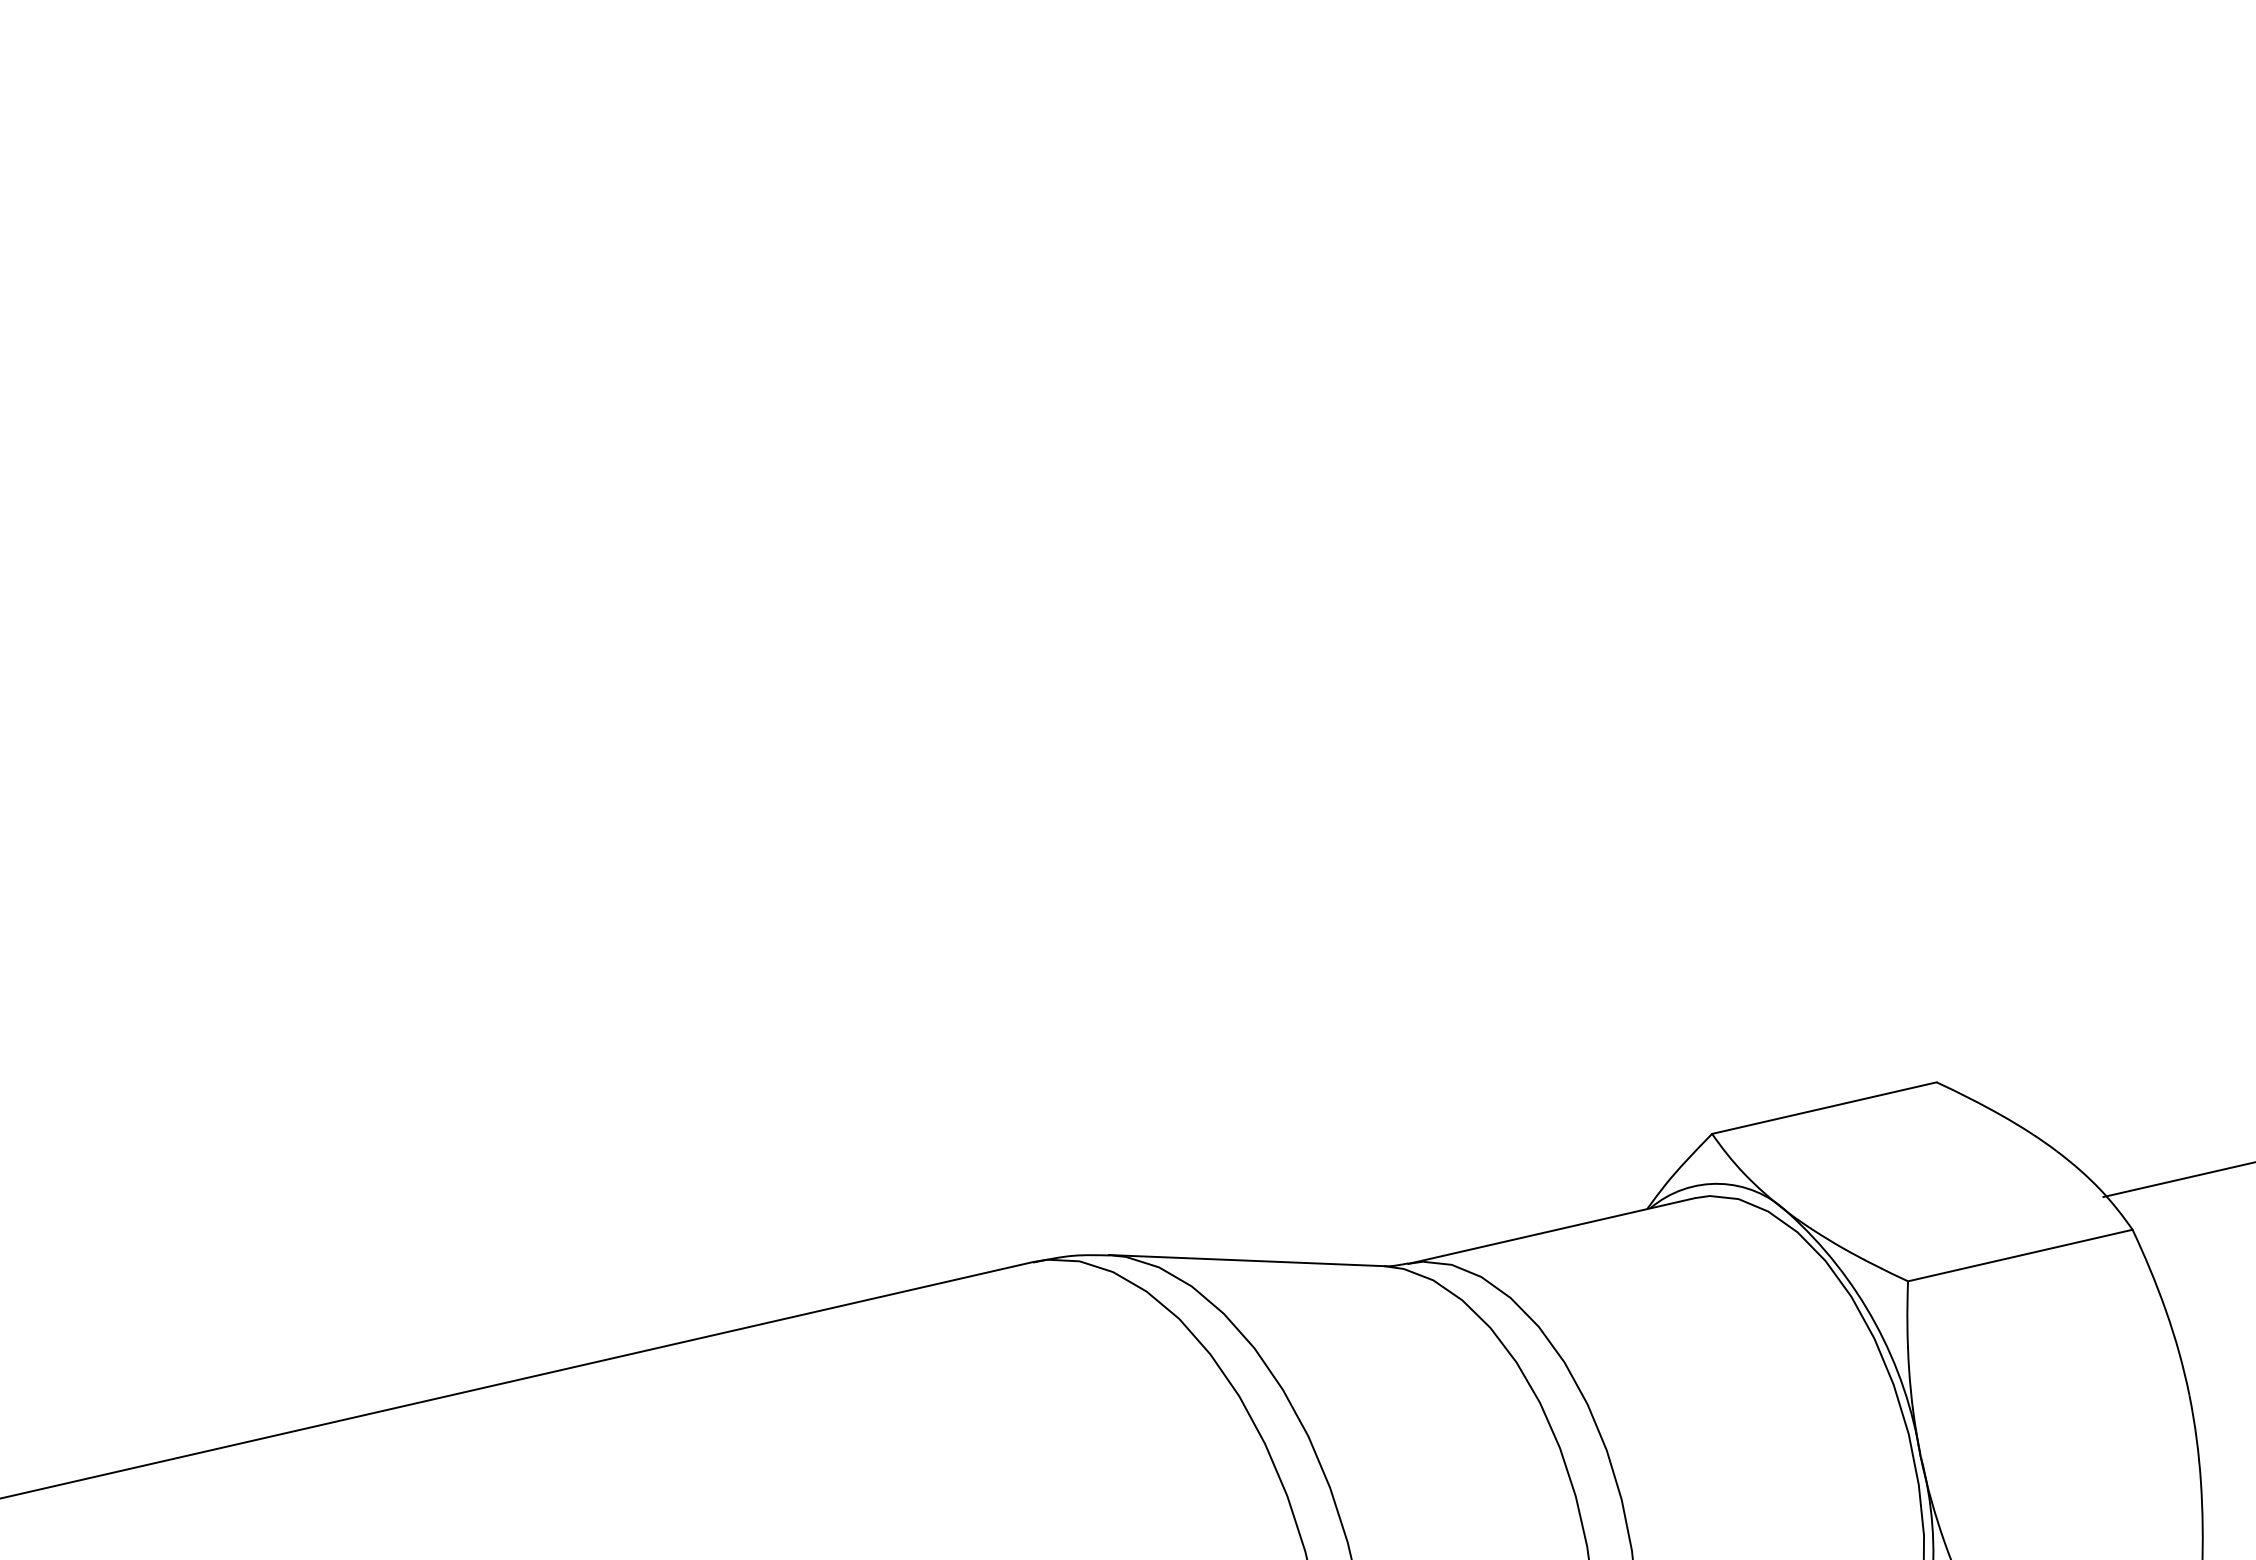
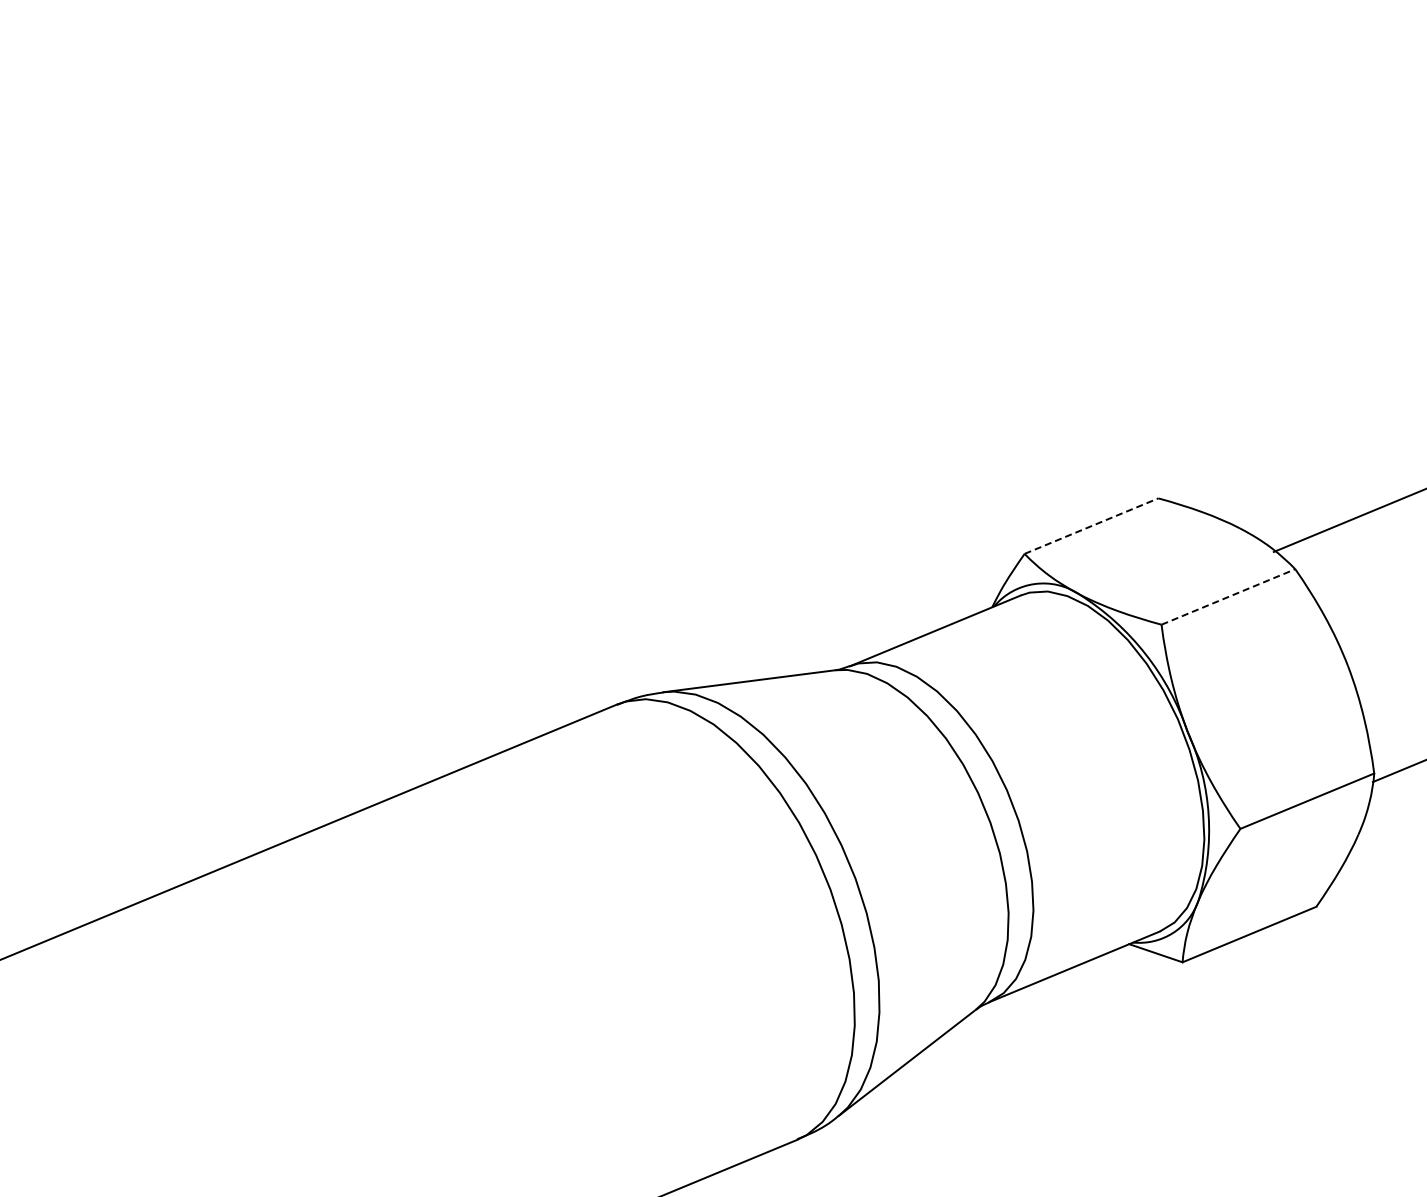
line: (1824, 1107) -> (1091, 525), solid -> dashed
line: (2020, 1254) -> (1228, 596), solid -> dashed

